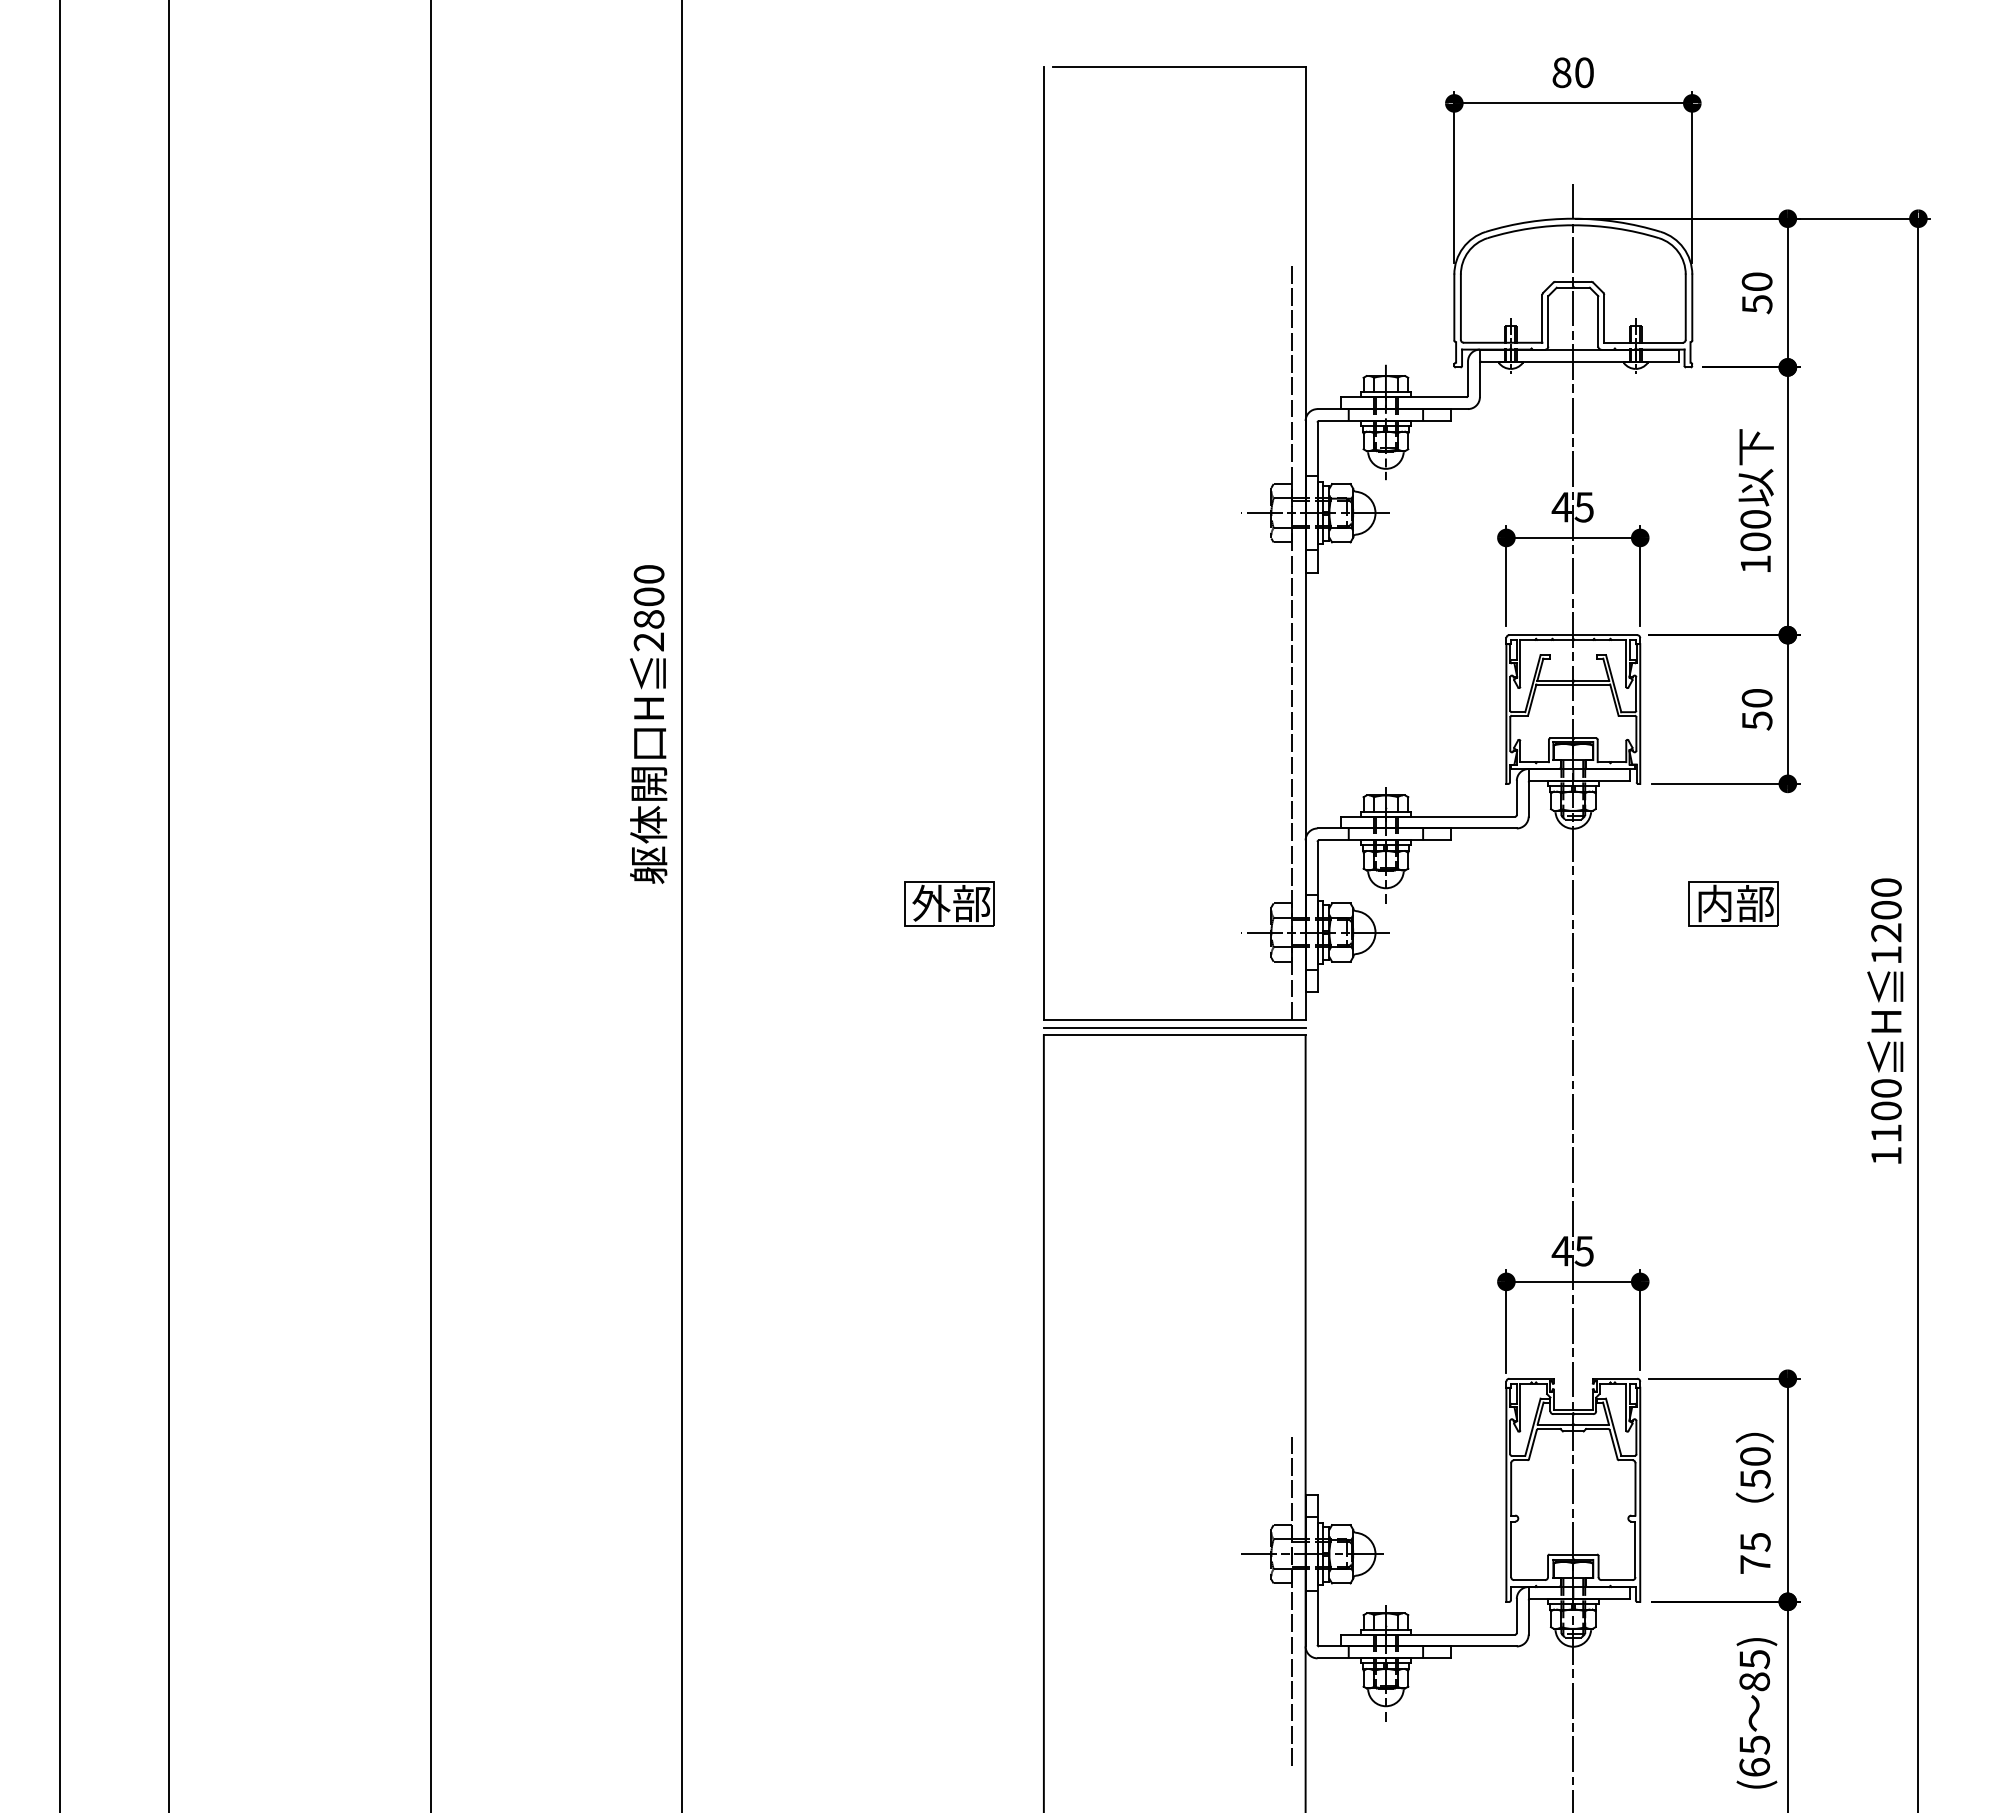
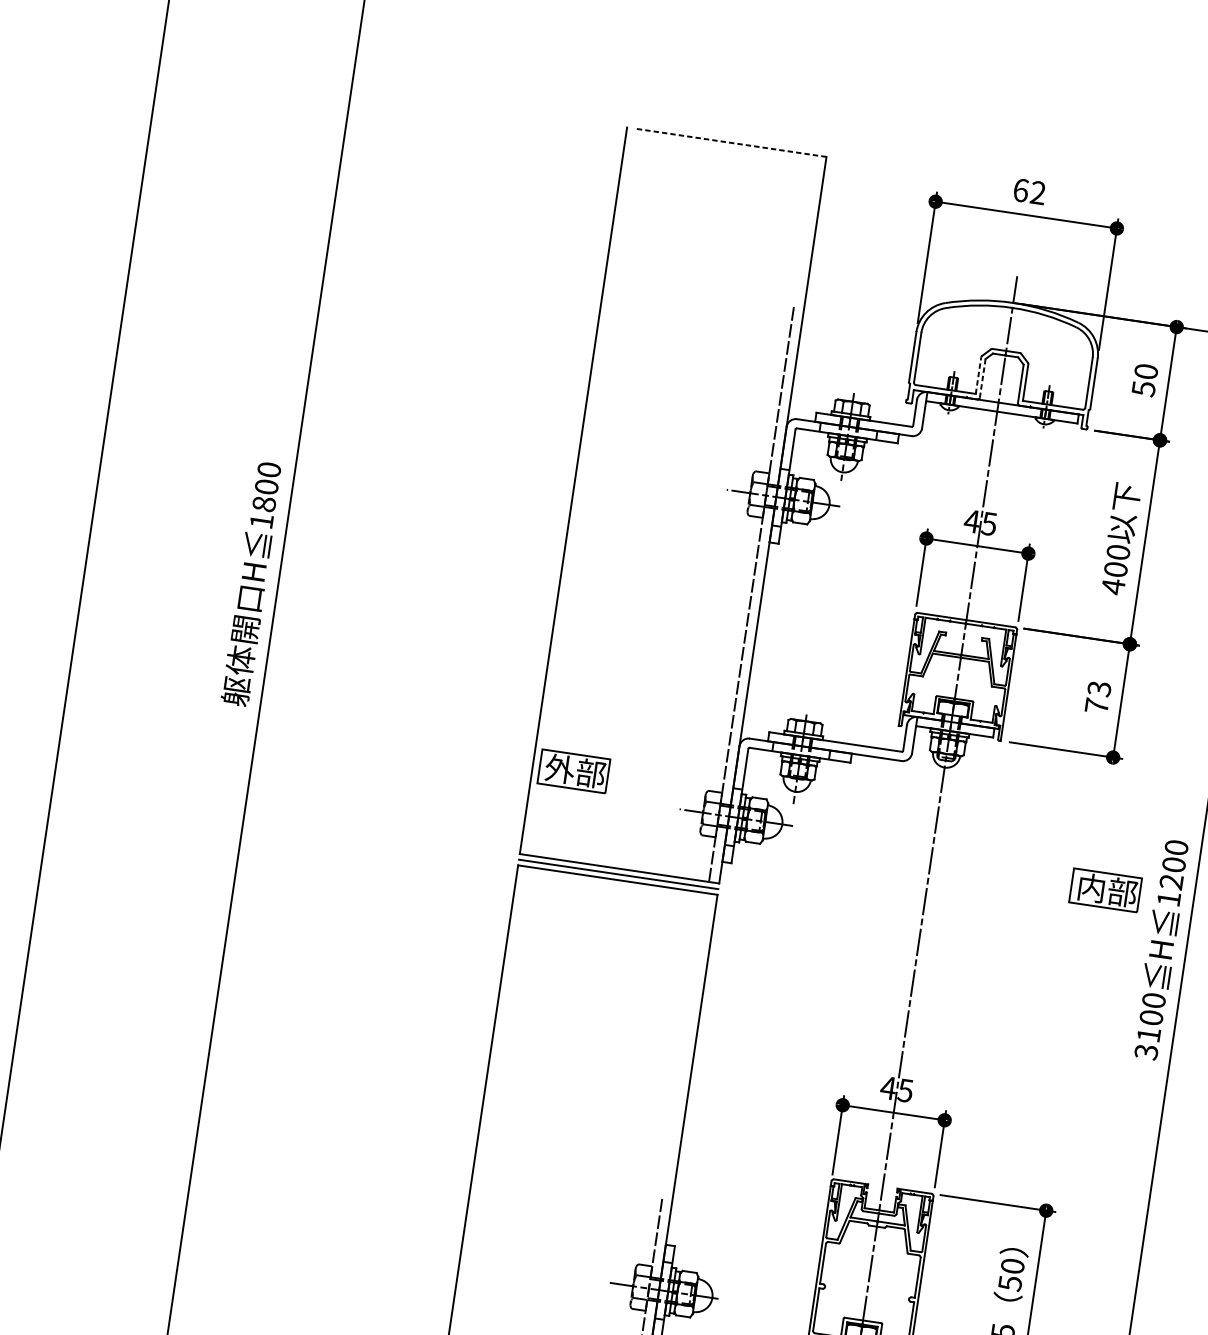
line: (1178, 66) -> (729, 142), solid -> dashed
text: (1572, 72) -> (1029, 191), 80 -> 62
line: (1542, 318) -> (978, 375), solid -> dashed
line: (1548, 321) -> (982, 378), solid -> dashed
text: (1755, 564) -> (1113, 586), 100 -> 400
text: (648, 641) -> (261, 520), 2800 -> 1800
text: (1757, 709) -> (1098, 697), 50 -> 73
part: (949, 903) -> (573, 771), moved
part: (1733, 903) -> (1105, 890), moved
text: (1886, 1156) -> (1146, 1052), 1100 -> 3100

